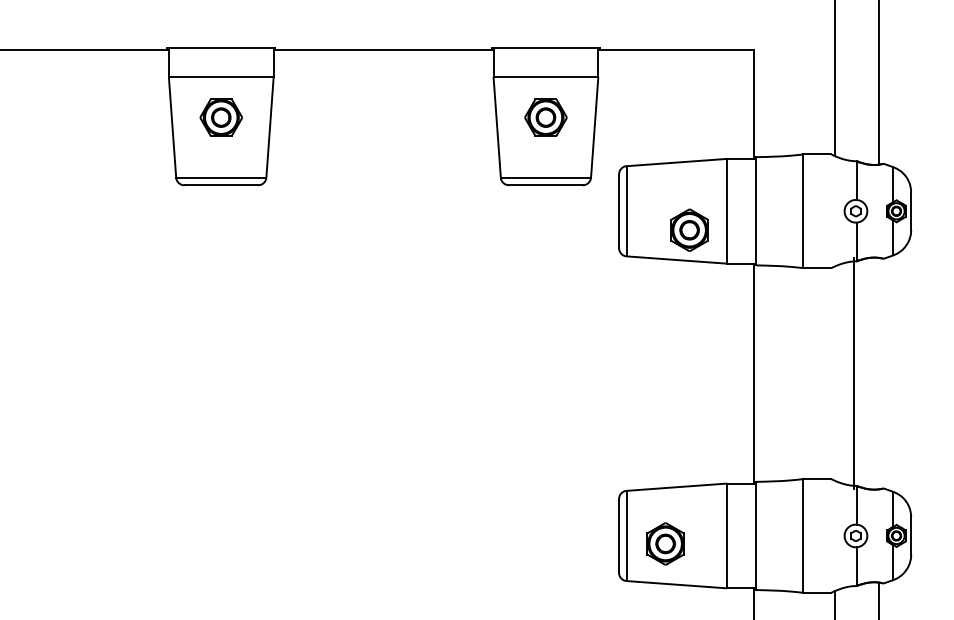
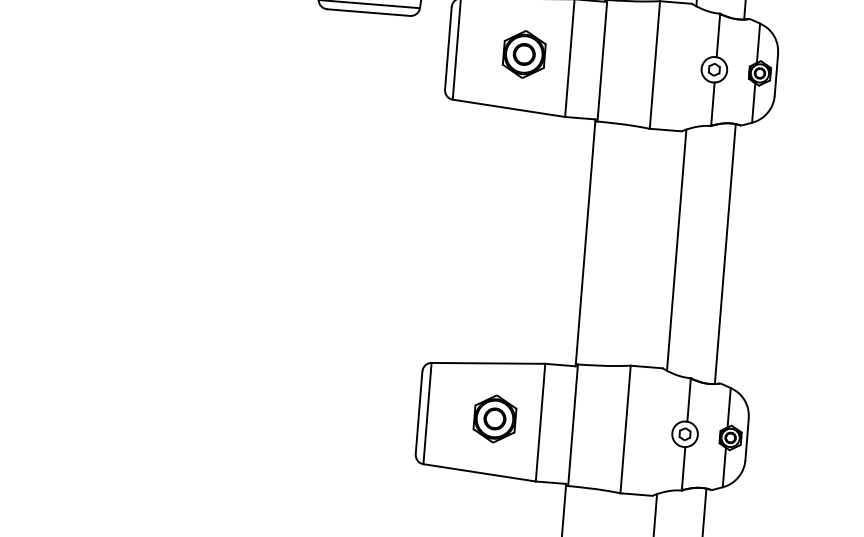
part: (689, 229) -> (524, 53), moved
line: (835, 373) -> (676, 250), added
line: (853, 373) -> (725, 253), moved
part: (665, 543) -> (494, 418), moved

